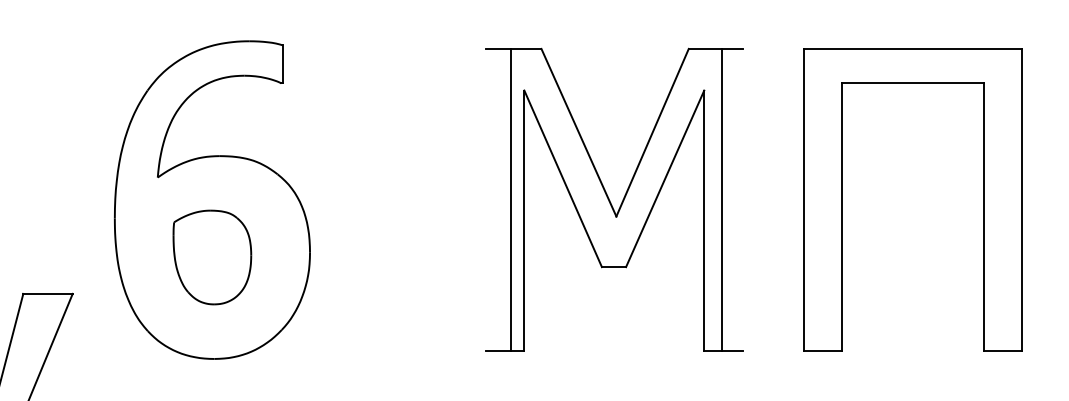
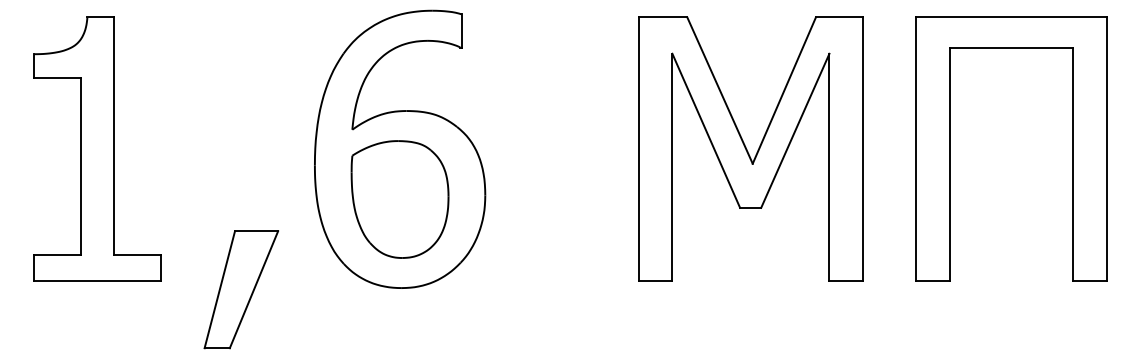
line: (510, 200) -> (638, 149), moved
line: (721, 200) -> (862, 149), moved
part: (211, 257) -> (399, 199), size x1.43

